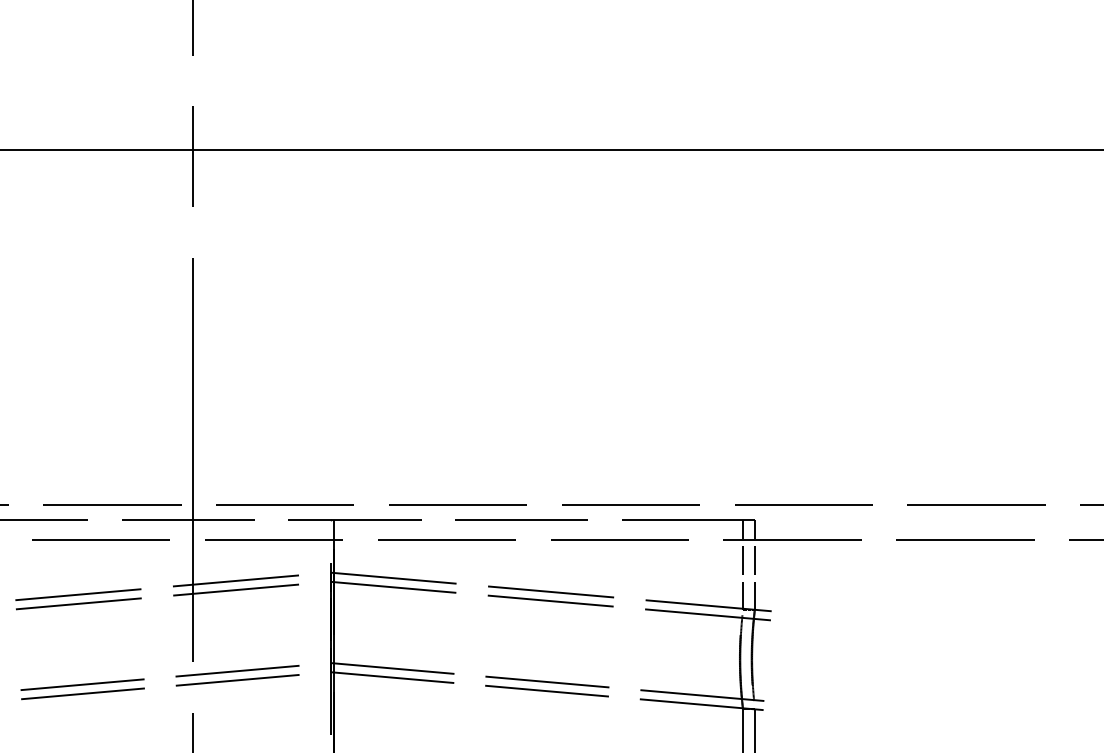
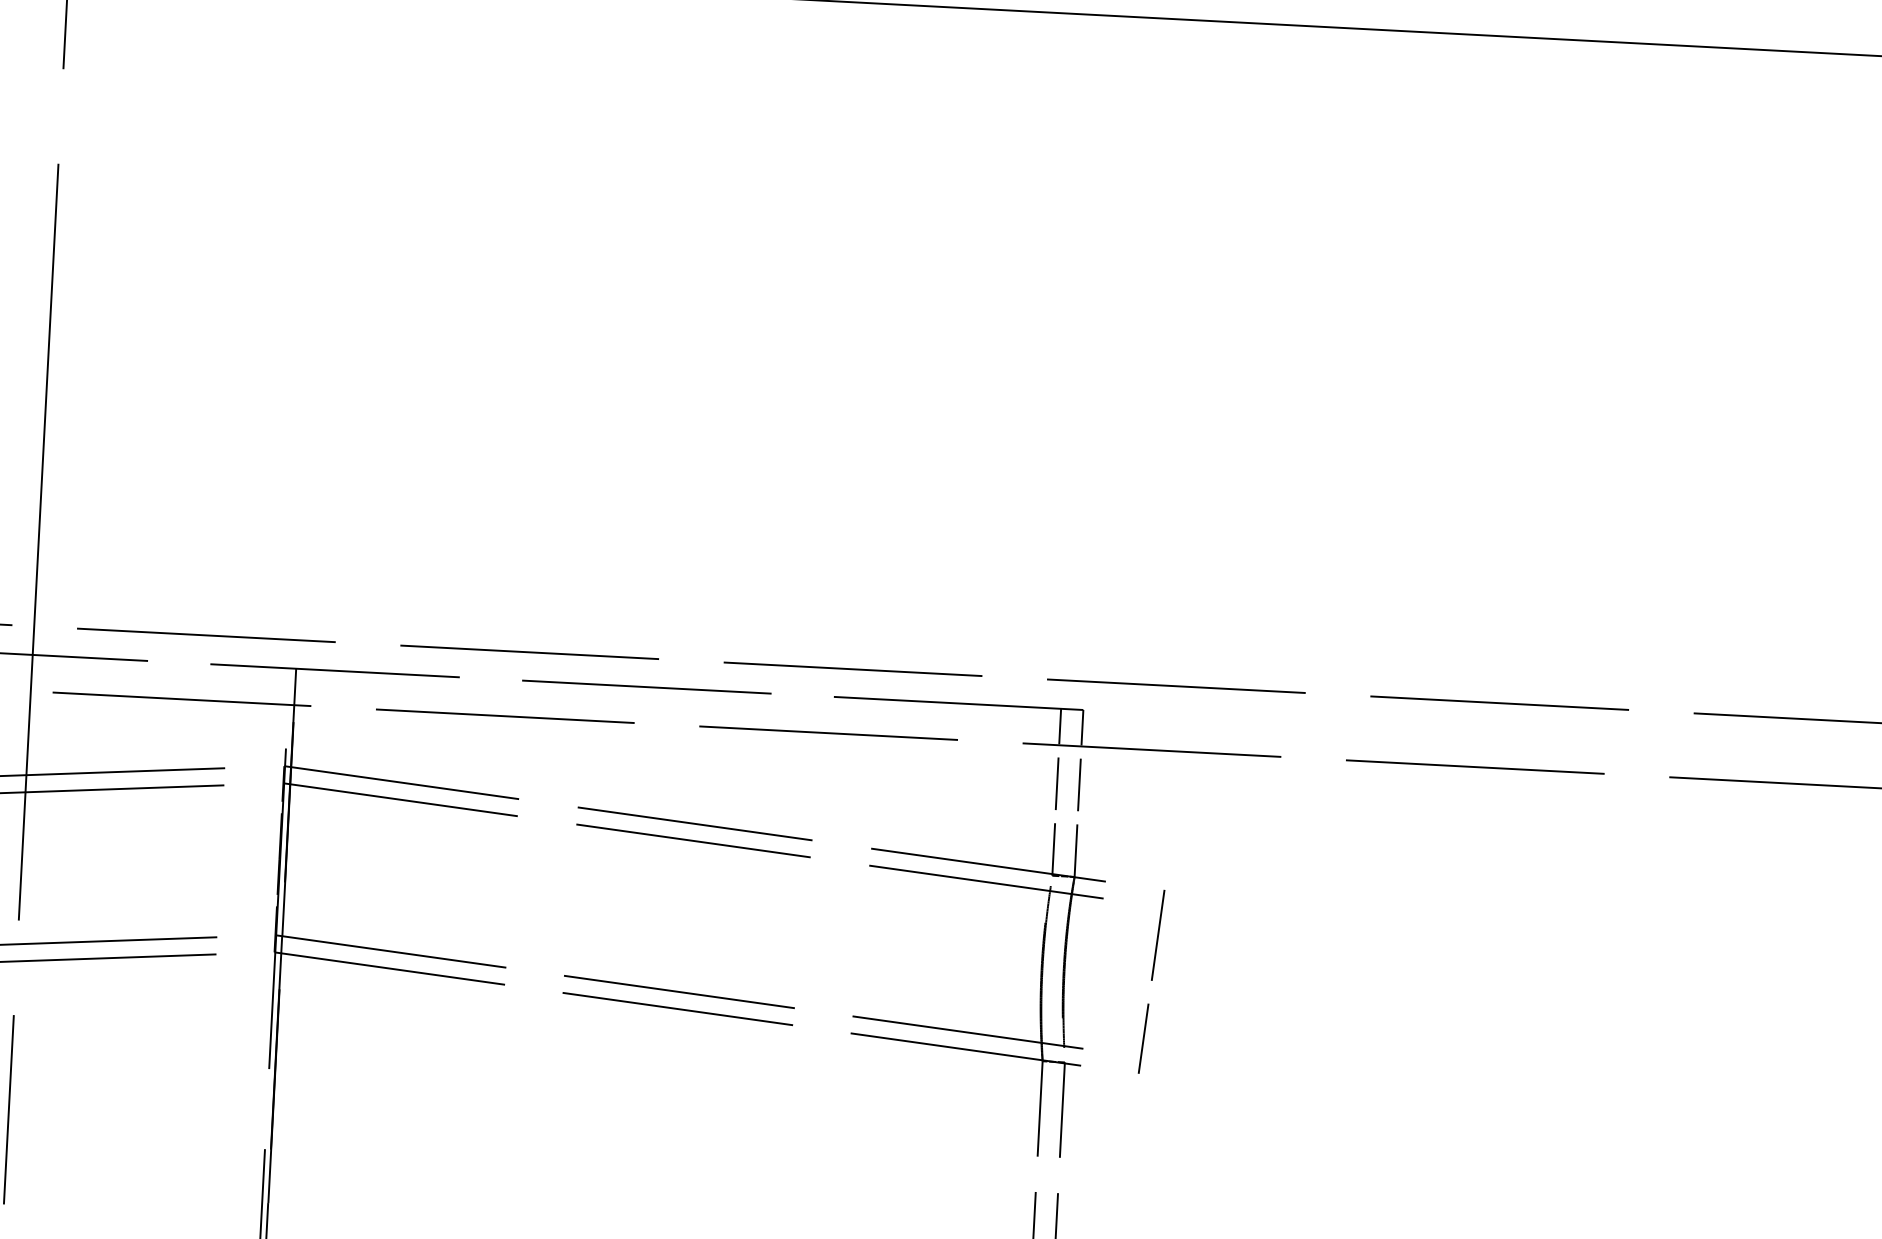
line: (798, 663) -> (1150, 981), added

